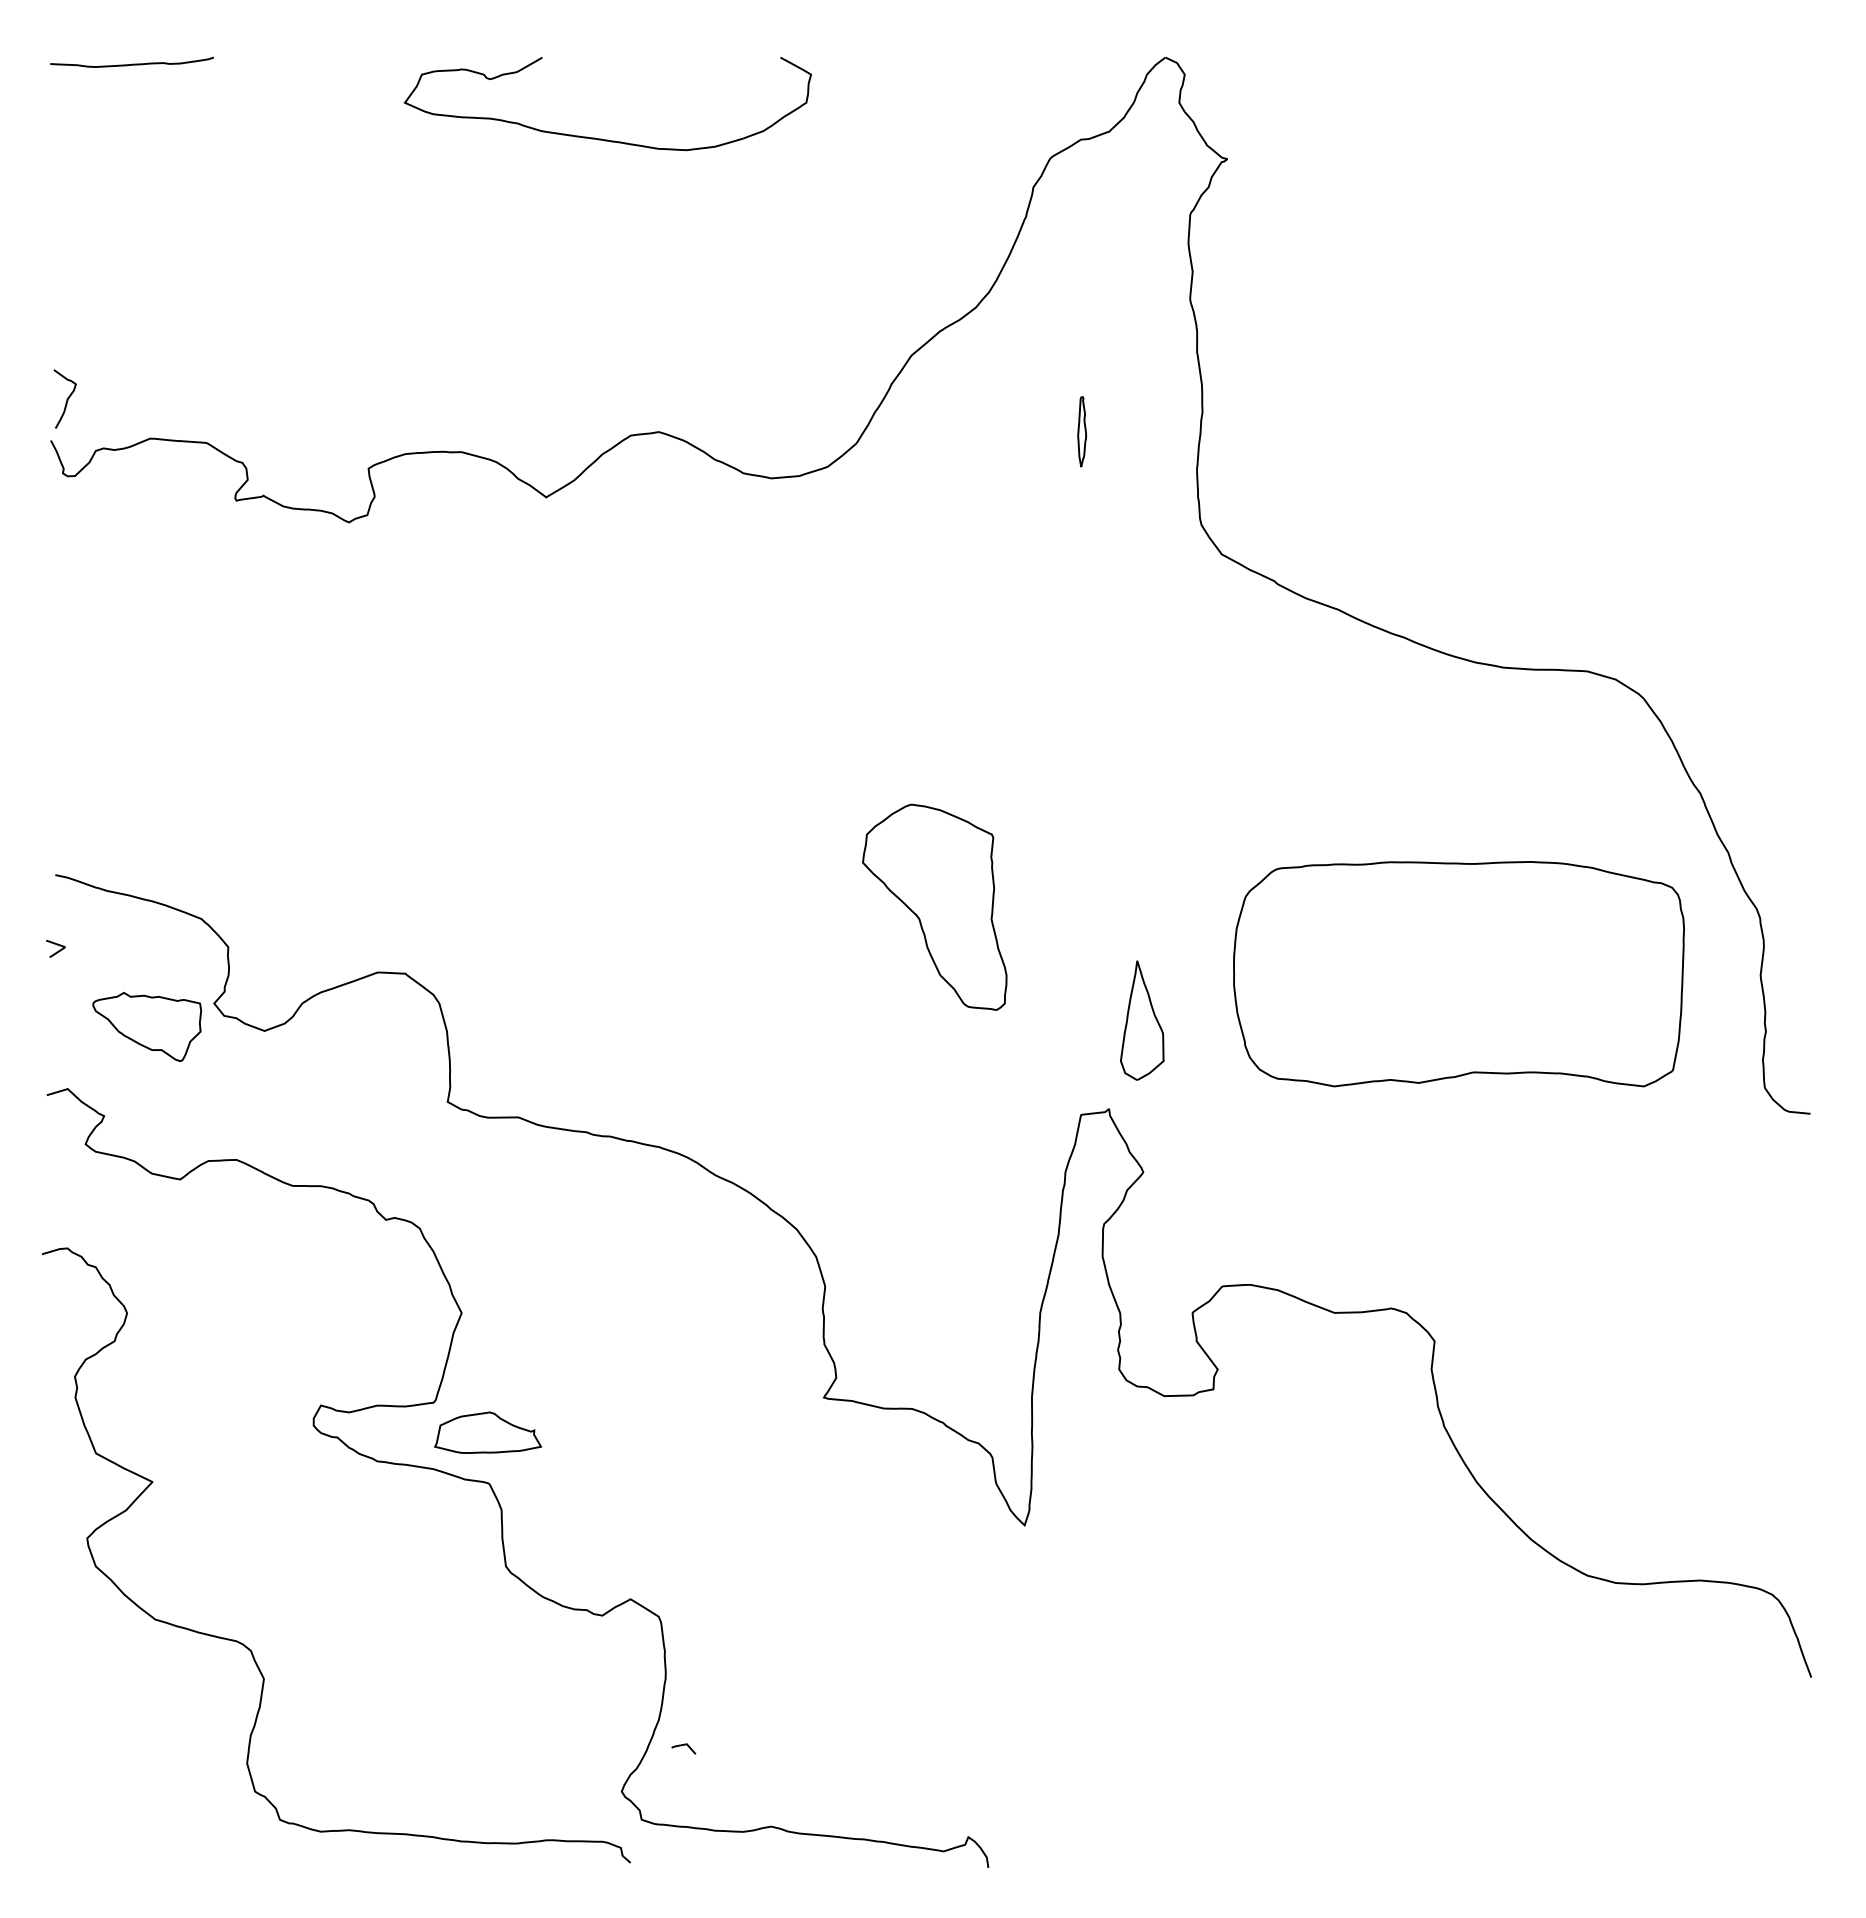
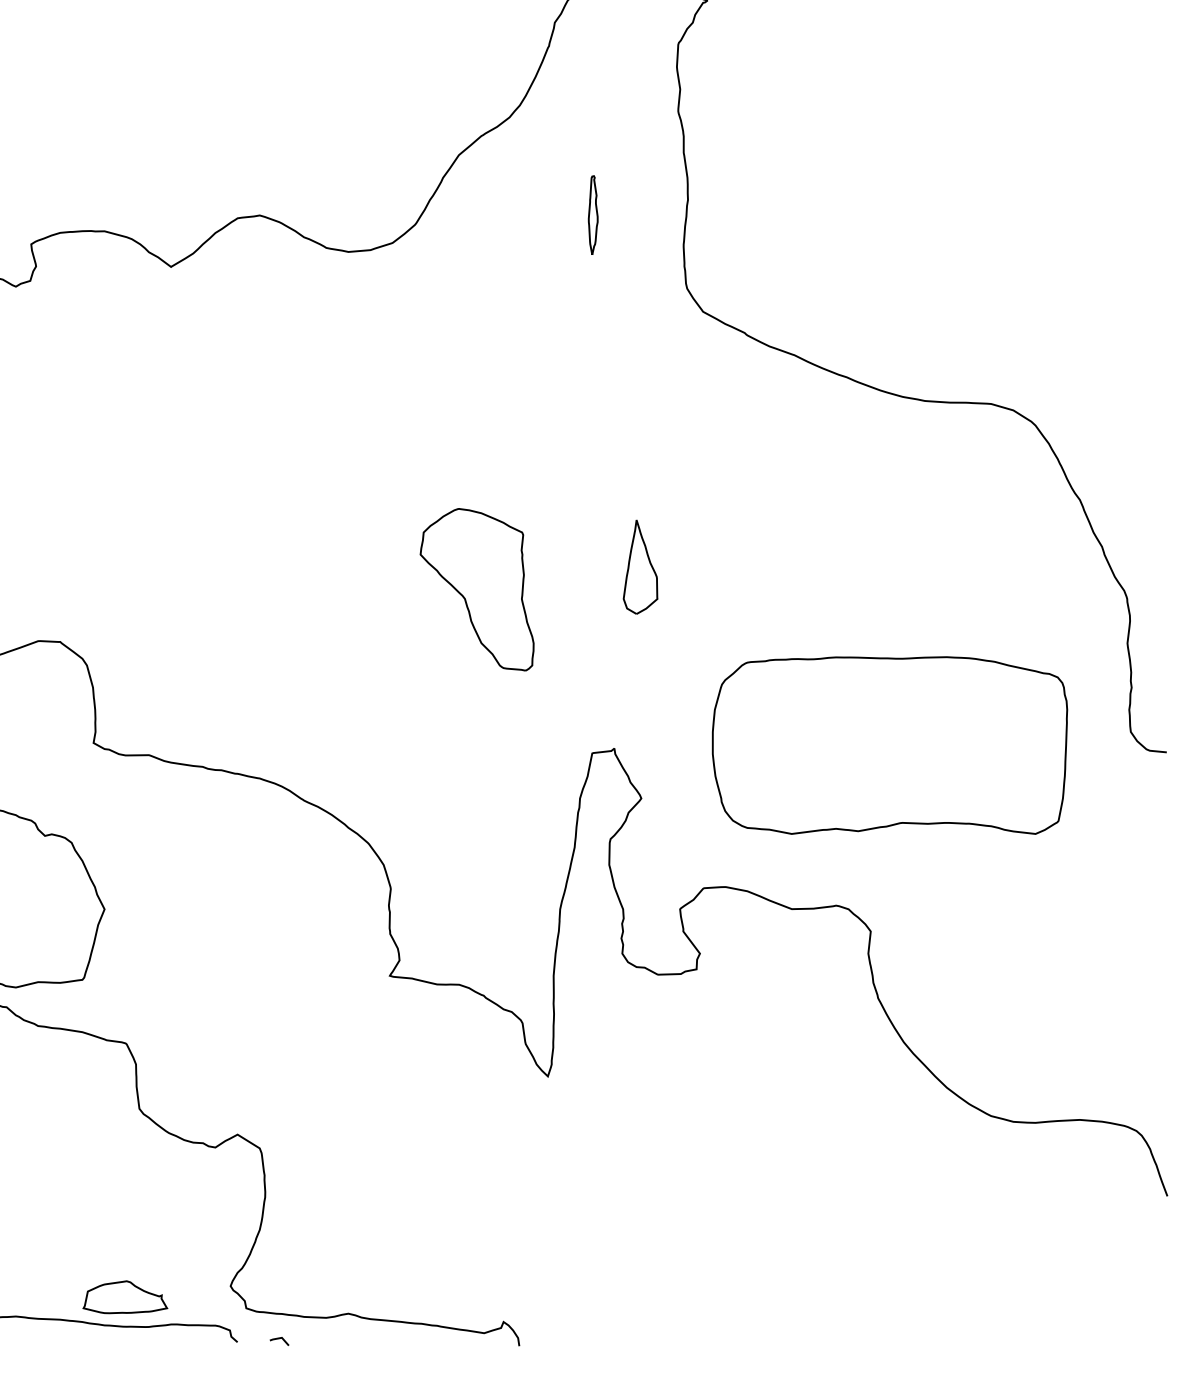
part: (1081, 431) -> (592, 215), size x1.43
part: (1458, 974) -> (889, 745), moved
part: (1142, 1020) -> (640, 567), moved
part: (488, 1432) -> (125, 1297), moved
line: (681, 1746) -> (277, 1339), moved

